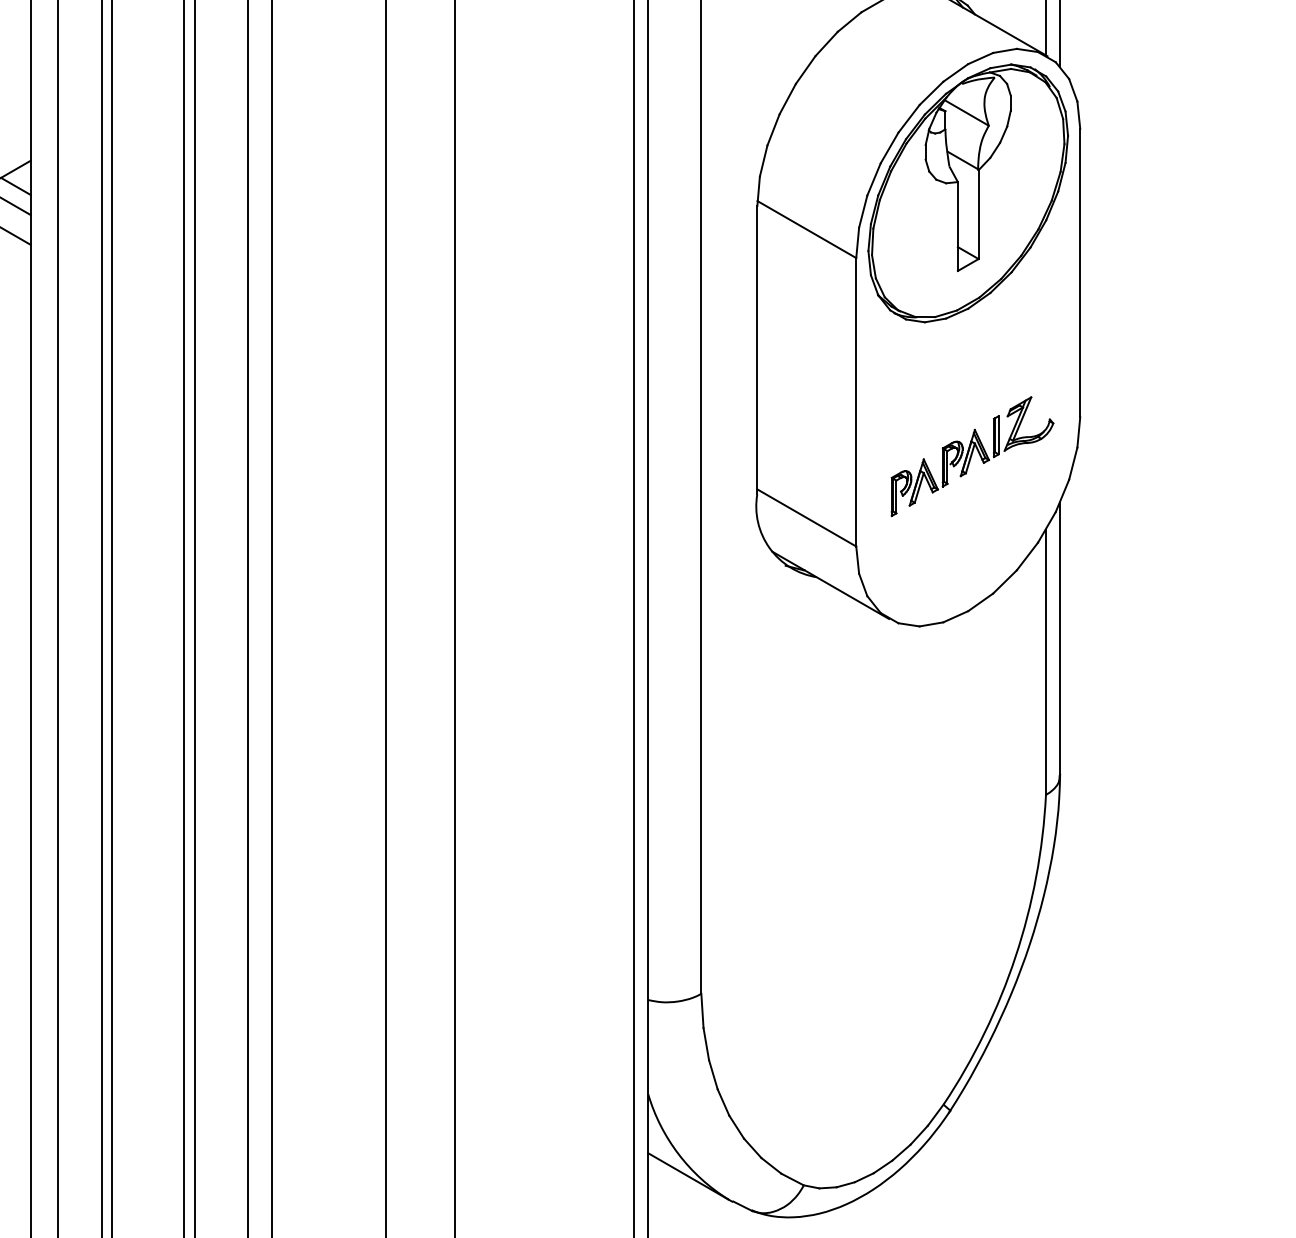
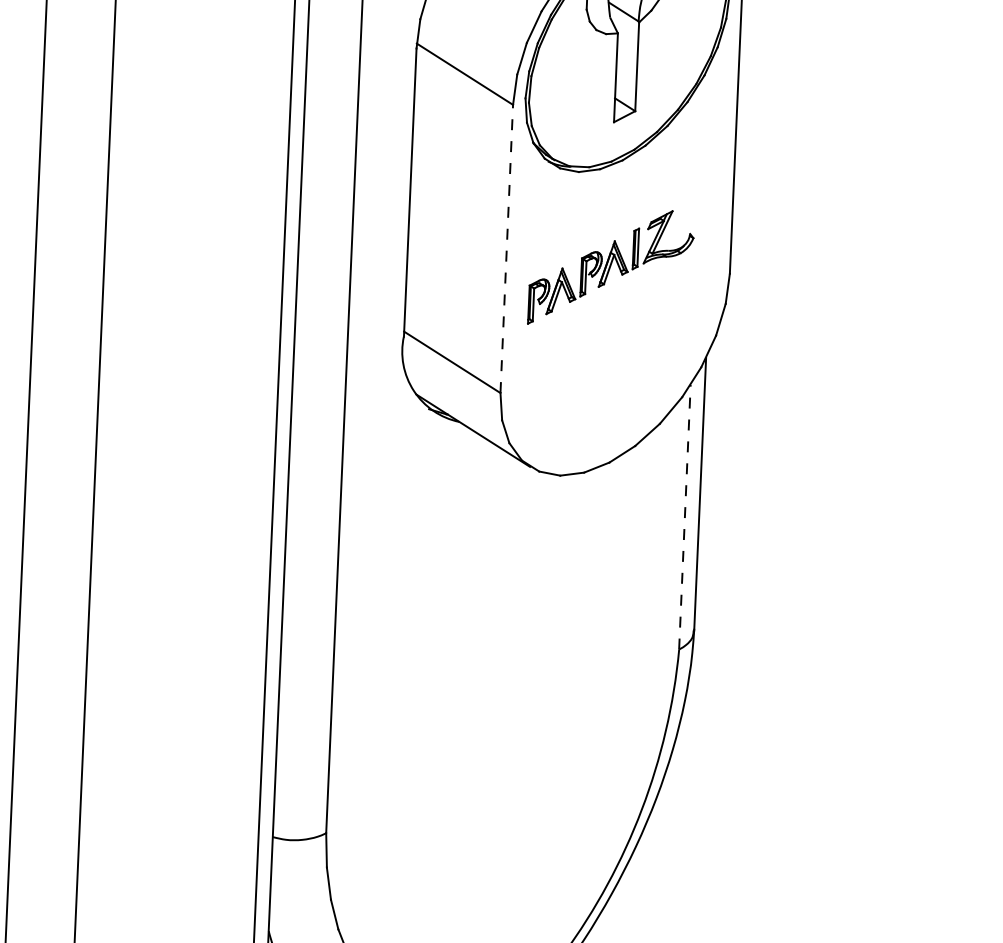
line: (856, 401) -> (507, 248), solid -> dashed
part: (972, 456) -> (611, 267), moved
line: (1045, 662) -> (684, 517), solid -> dashed

